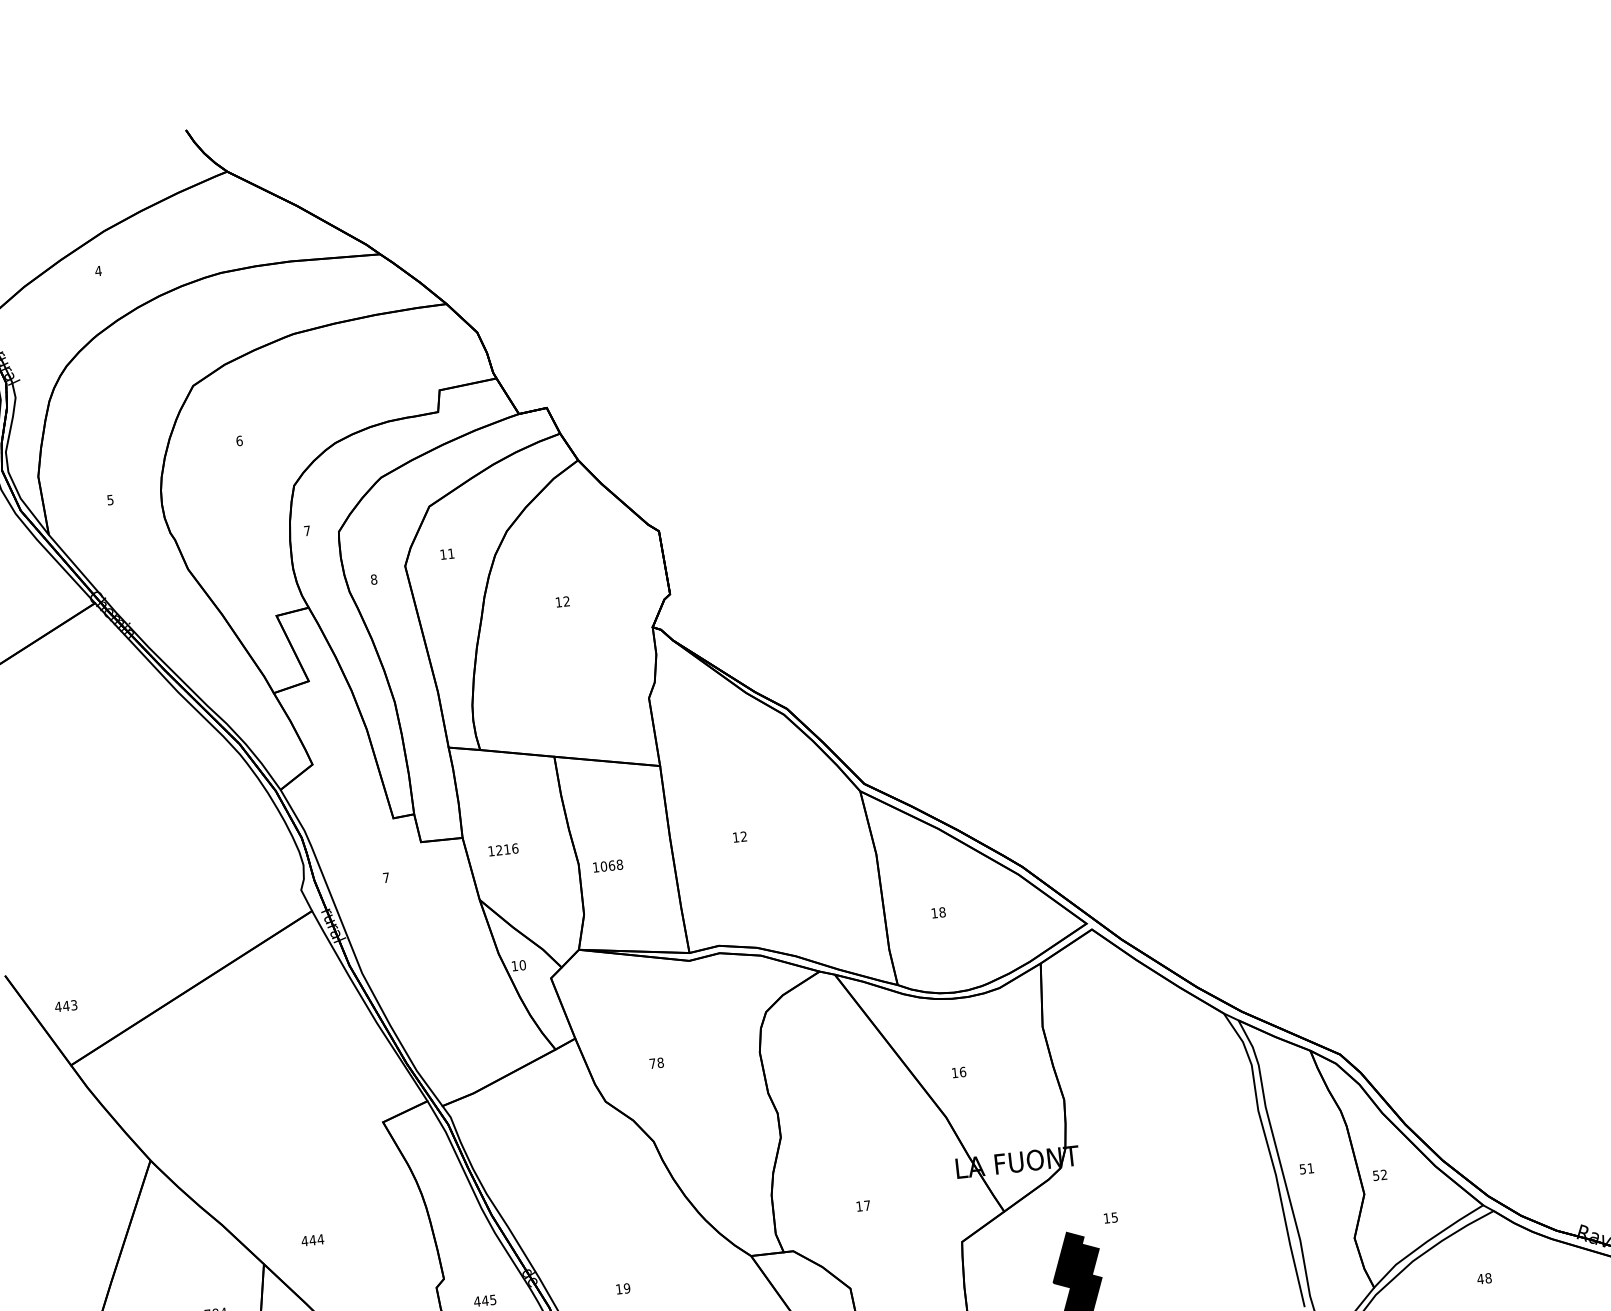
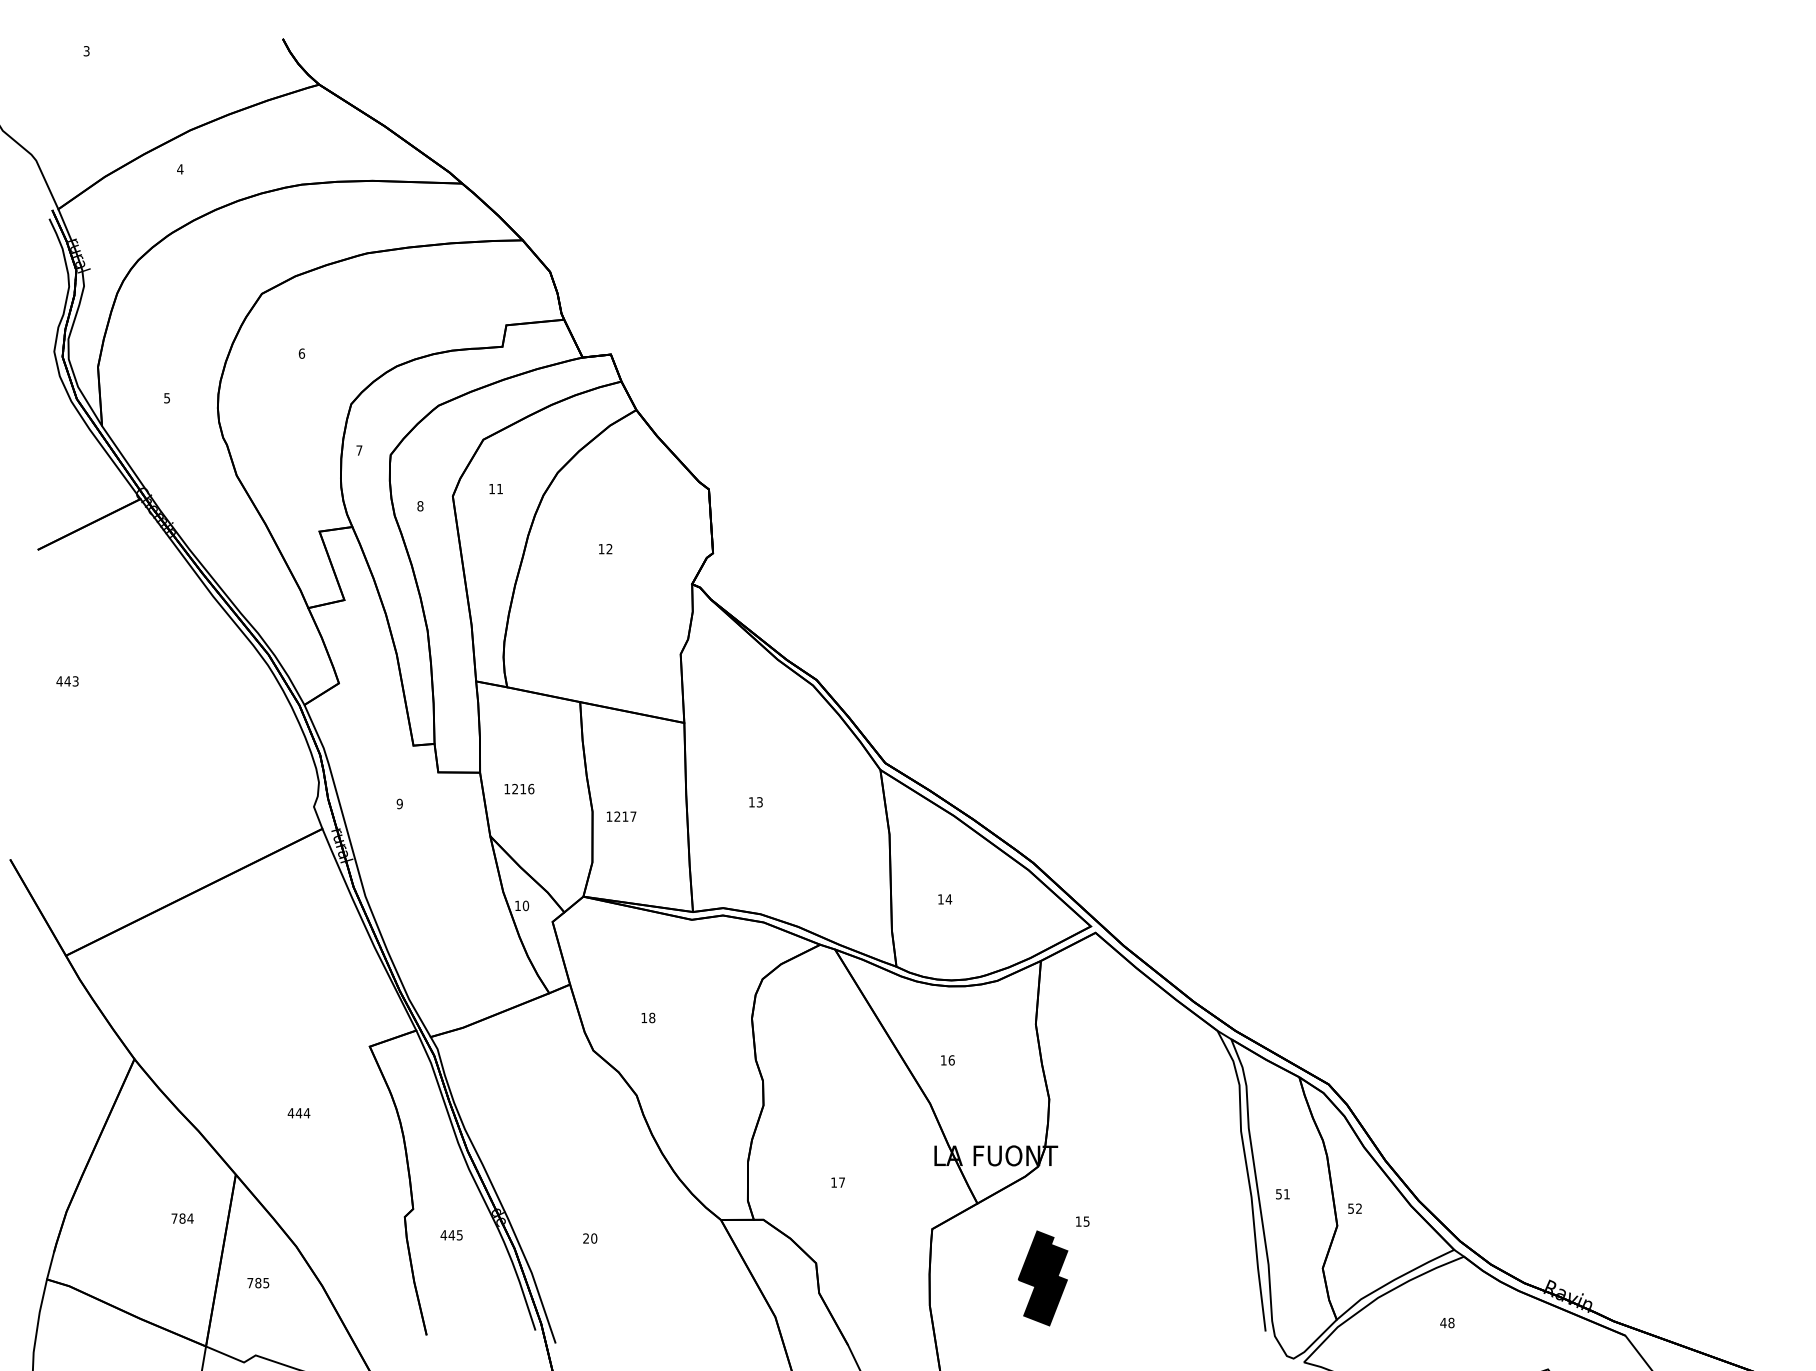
text: (743, 836) -> (759, 802), 12 -> 13
text: (611, 865) -> (625, 816), 1068 -> 1217
text: (385, 877) -> (399, 803), 7 -> 9
text: (942, 912) -> (948, 899), 18 -> 14
text: (66, 1006) -> (67, 681), moved
text: (652, 1064) -> (644, 1018), 78 -> 18
text: (312, 1240) -> (298, 1113), moved
text: (623, 1288) -> (590, 1238), 19 -> 20

